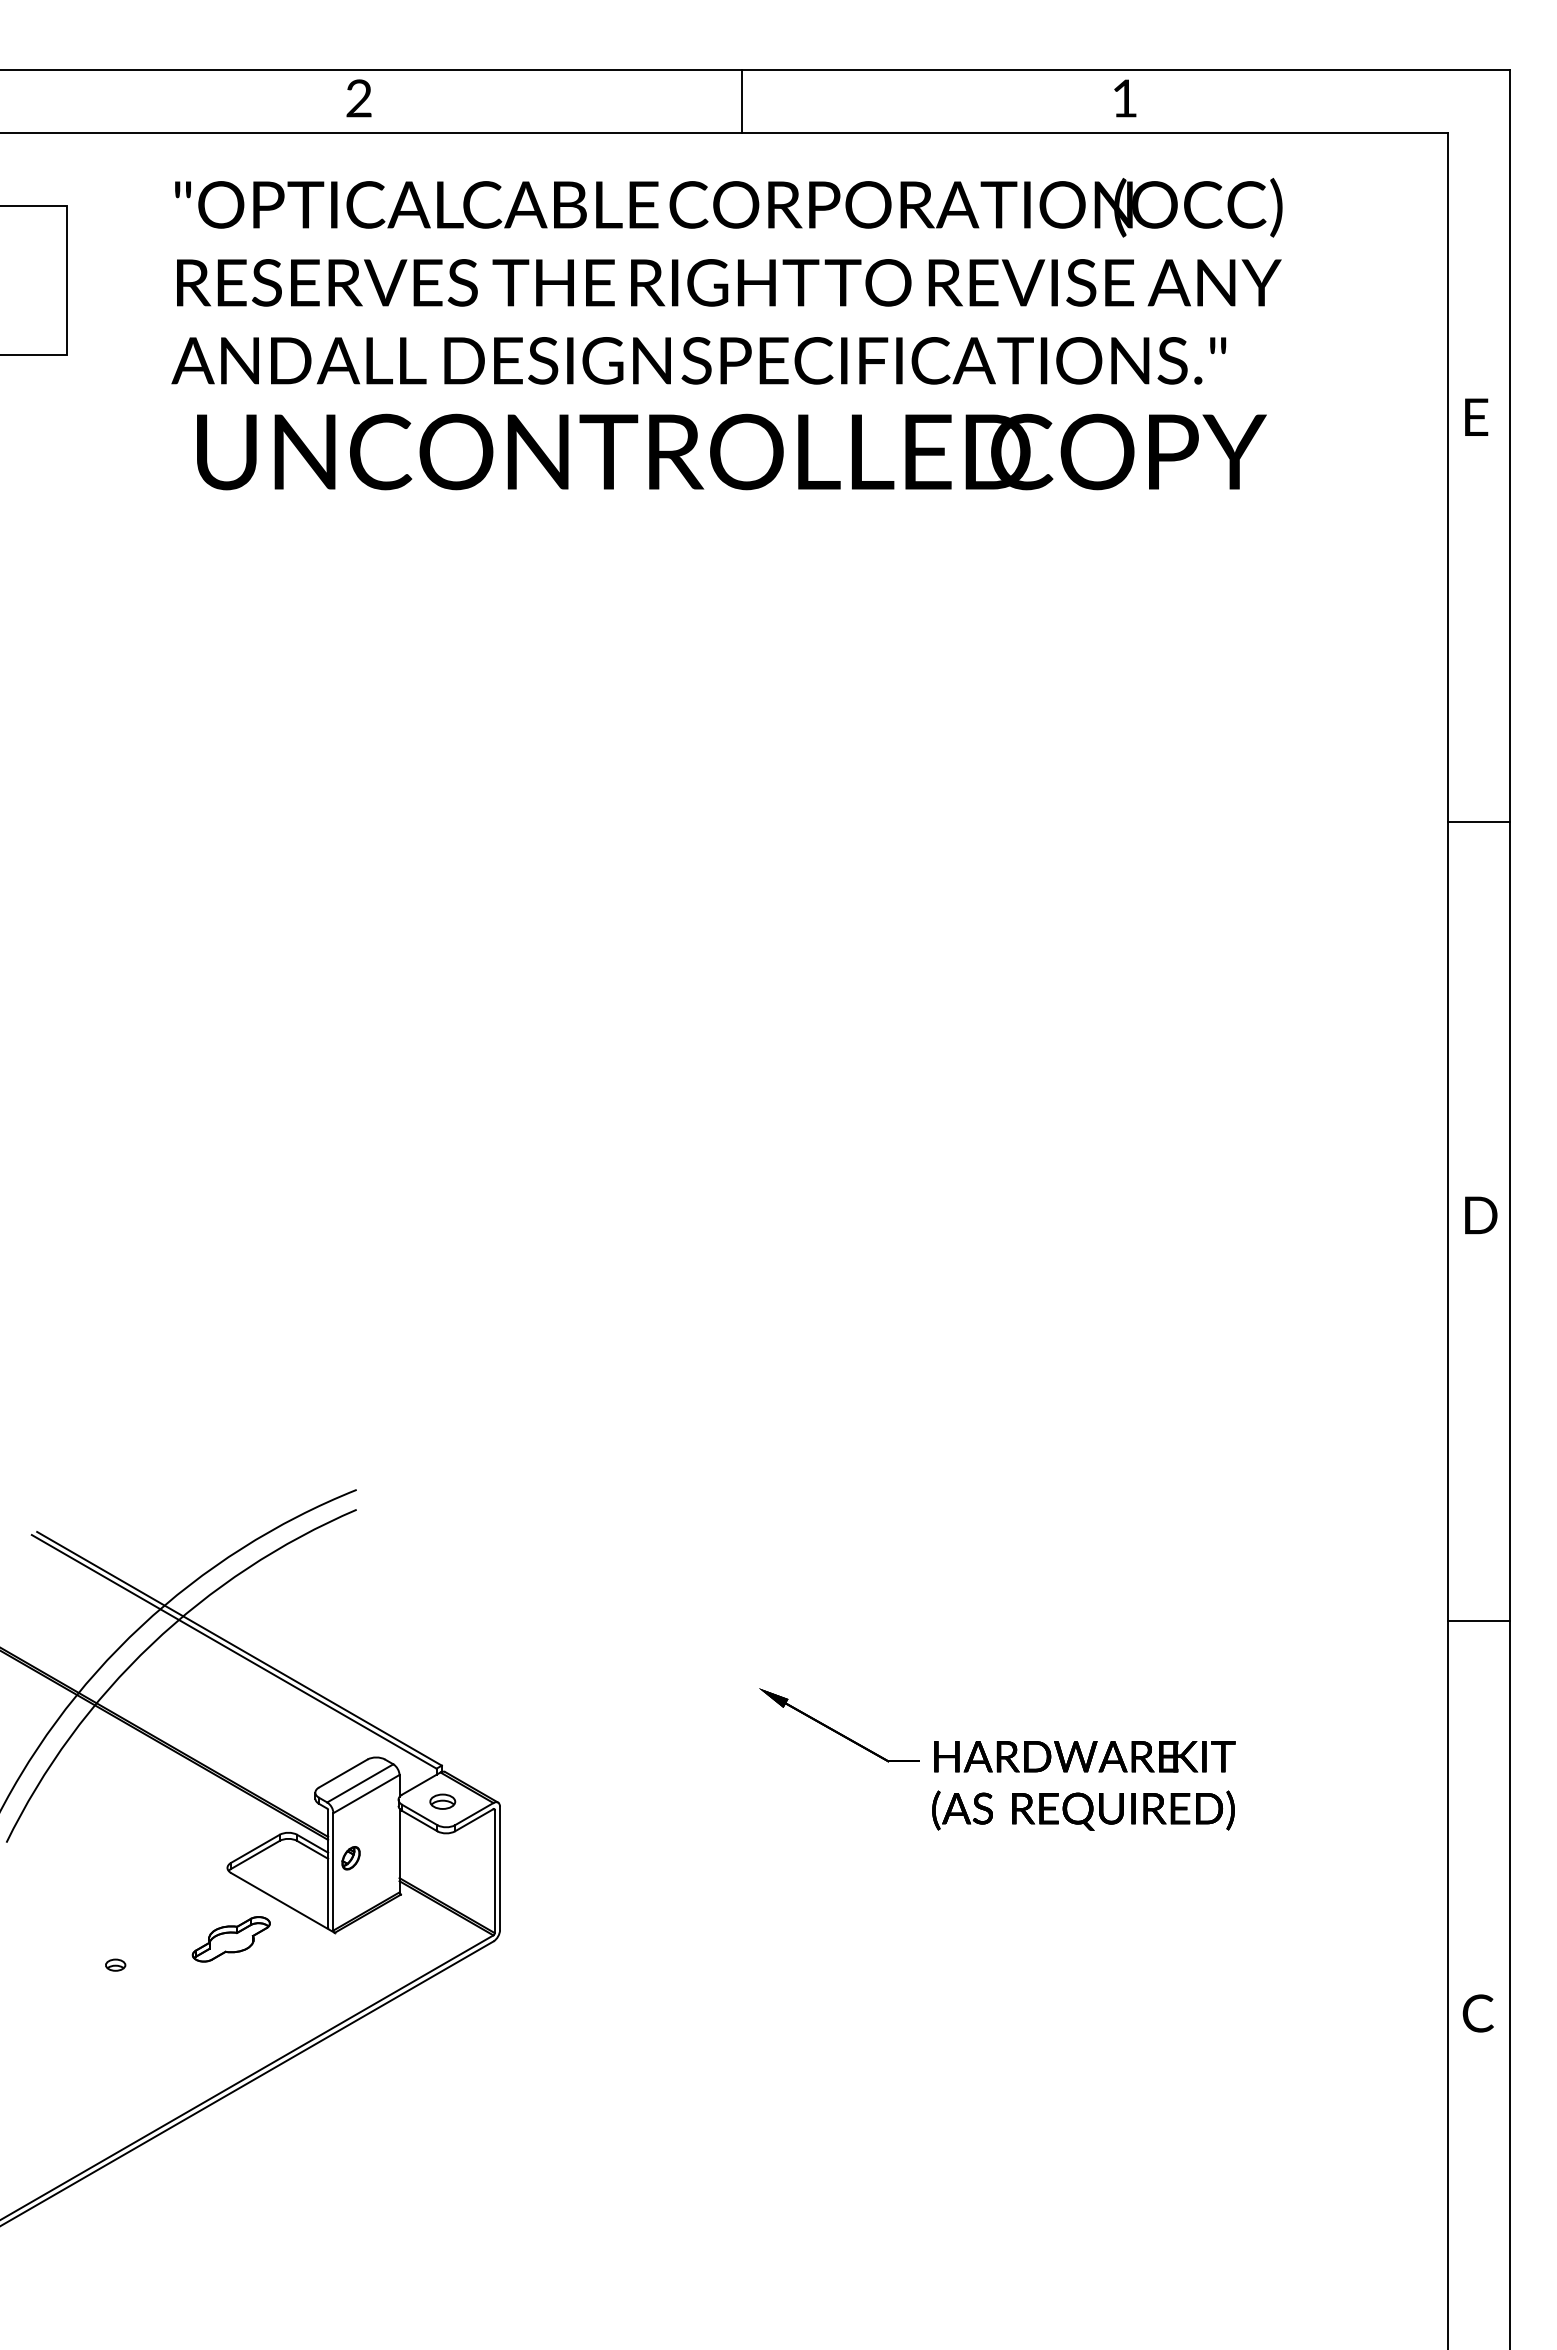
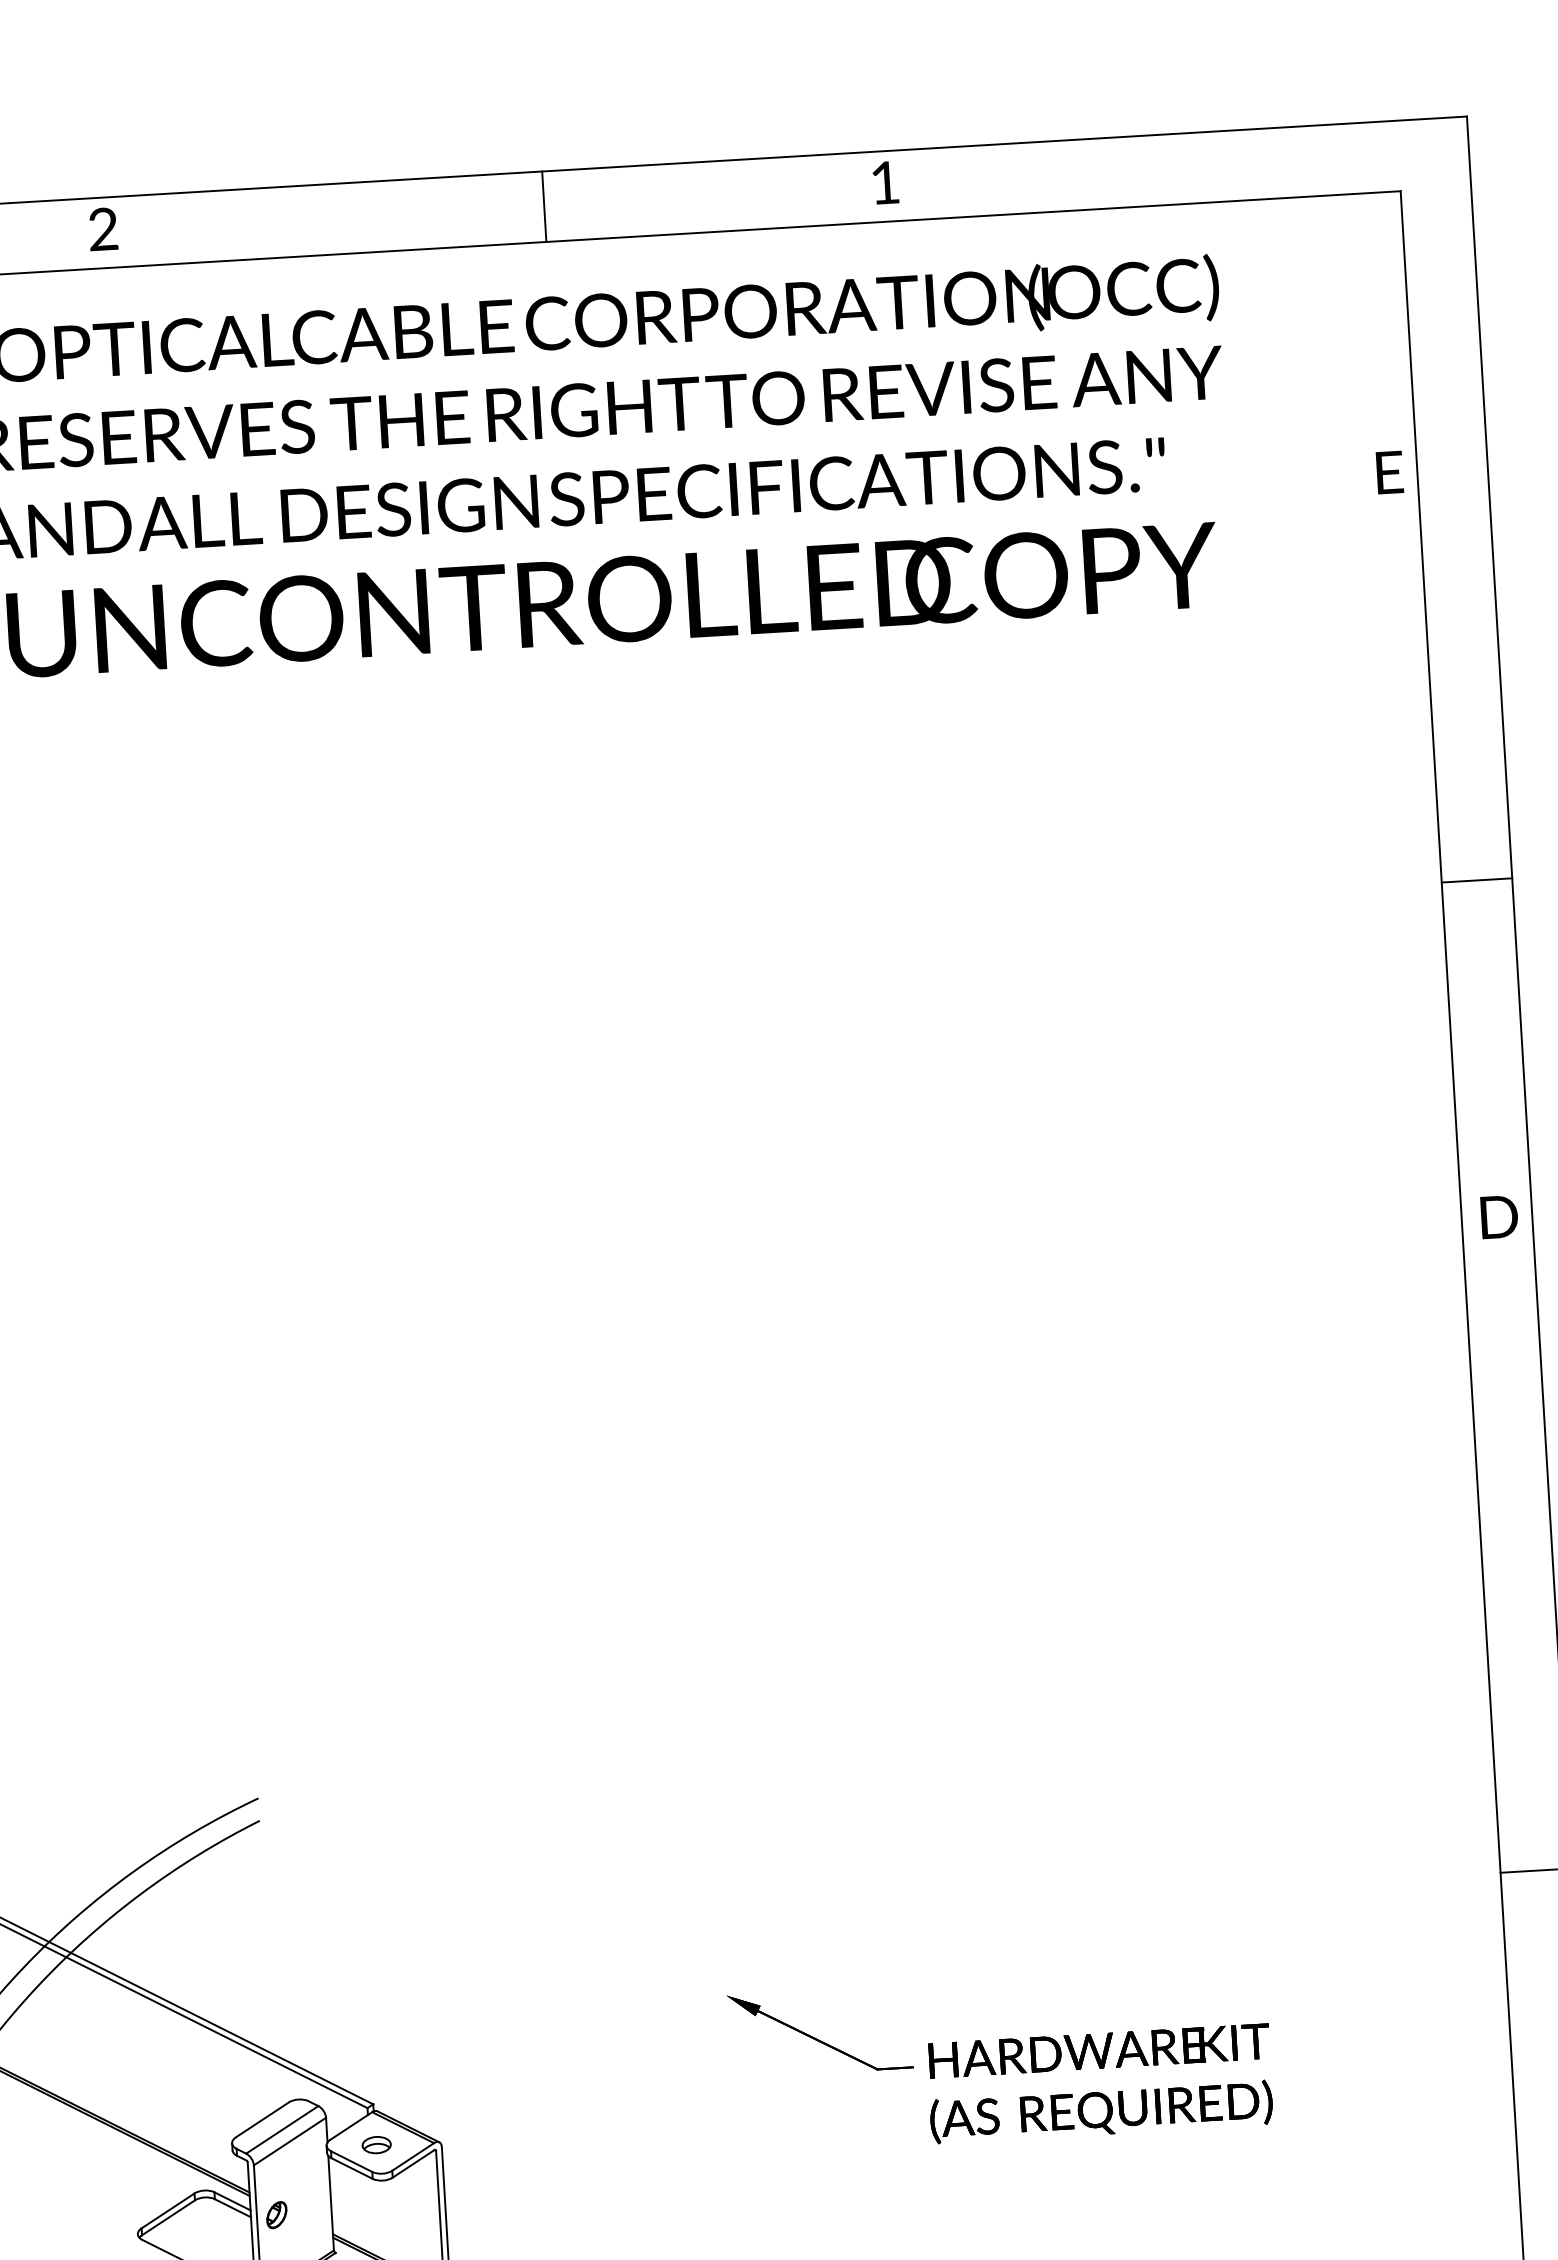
text: (358, 98) -> (102, 229), moved
text: (1125, 98) -> (885, 182), moved
line: (742, 101) -> (544, 206), moved
text: (1476, 416) -> (1389, 471), moved
line: (1478, 822) -> (1476, 880), moved
text: (1481, 1215) -> (1499, 1217), moved

